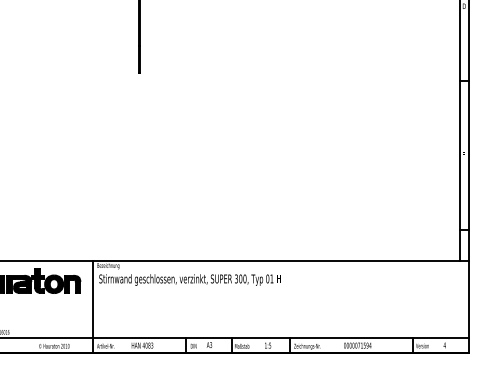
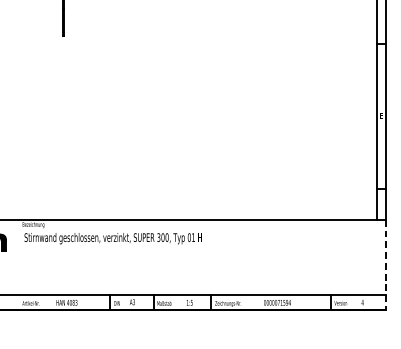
line: (93, 306) -> (18, 264), removed
line: (468, 306) -> (385, 264), solid -> dashed

